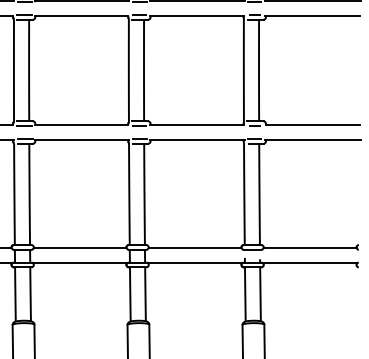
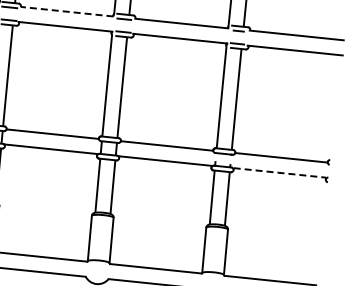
line: (81, 124) -> (66, 11), solid -> dashed
line: (310, 262) -> (280, 172), solid -> dashed

